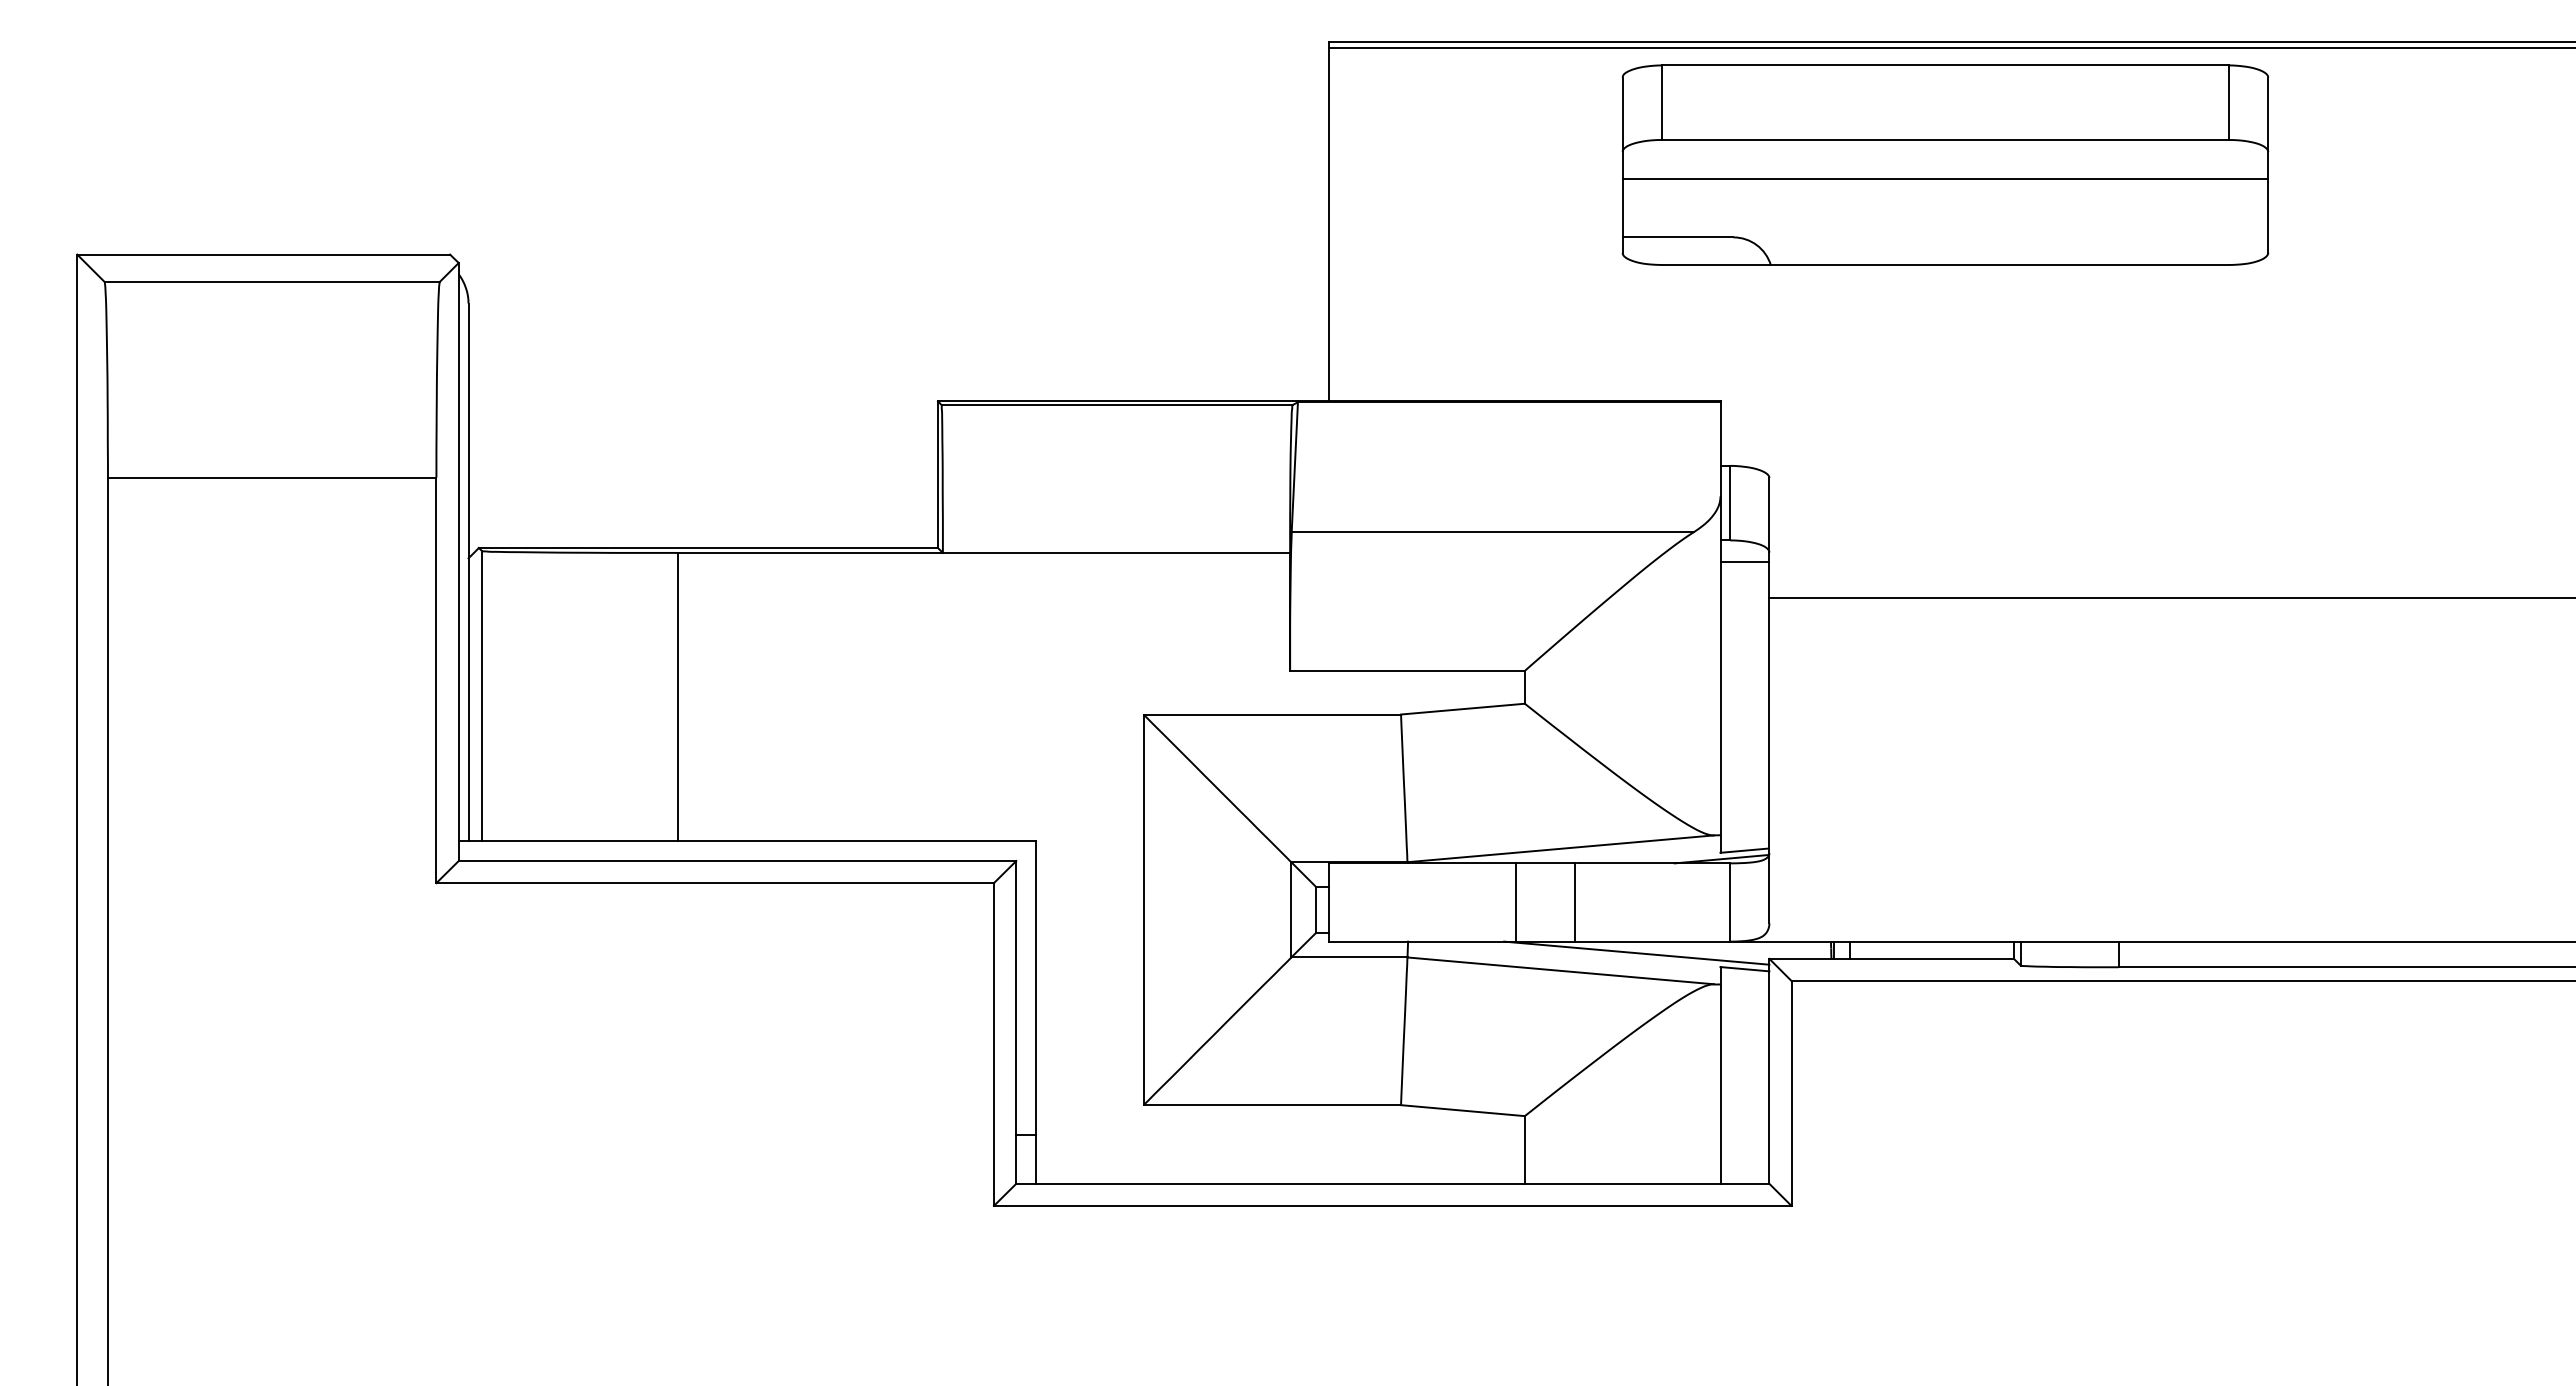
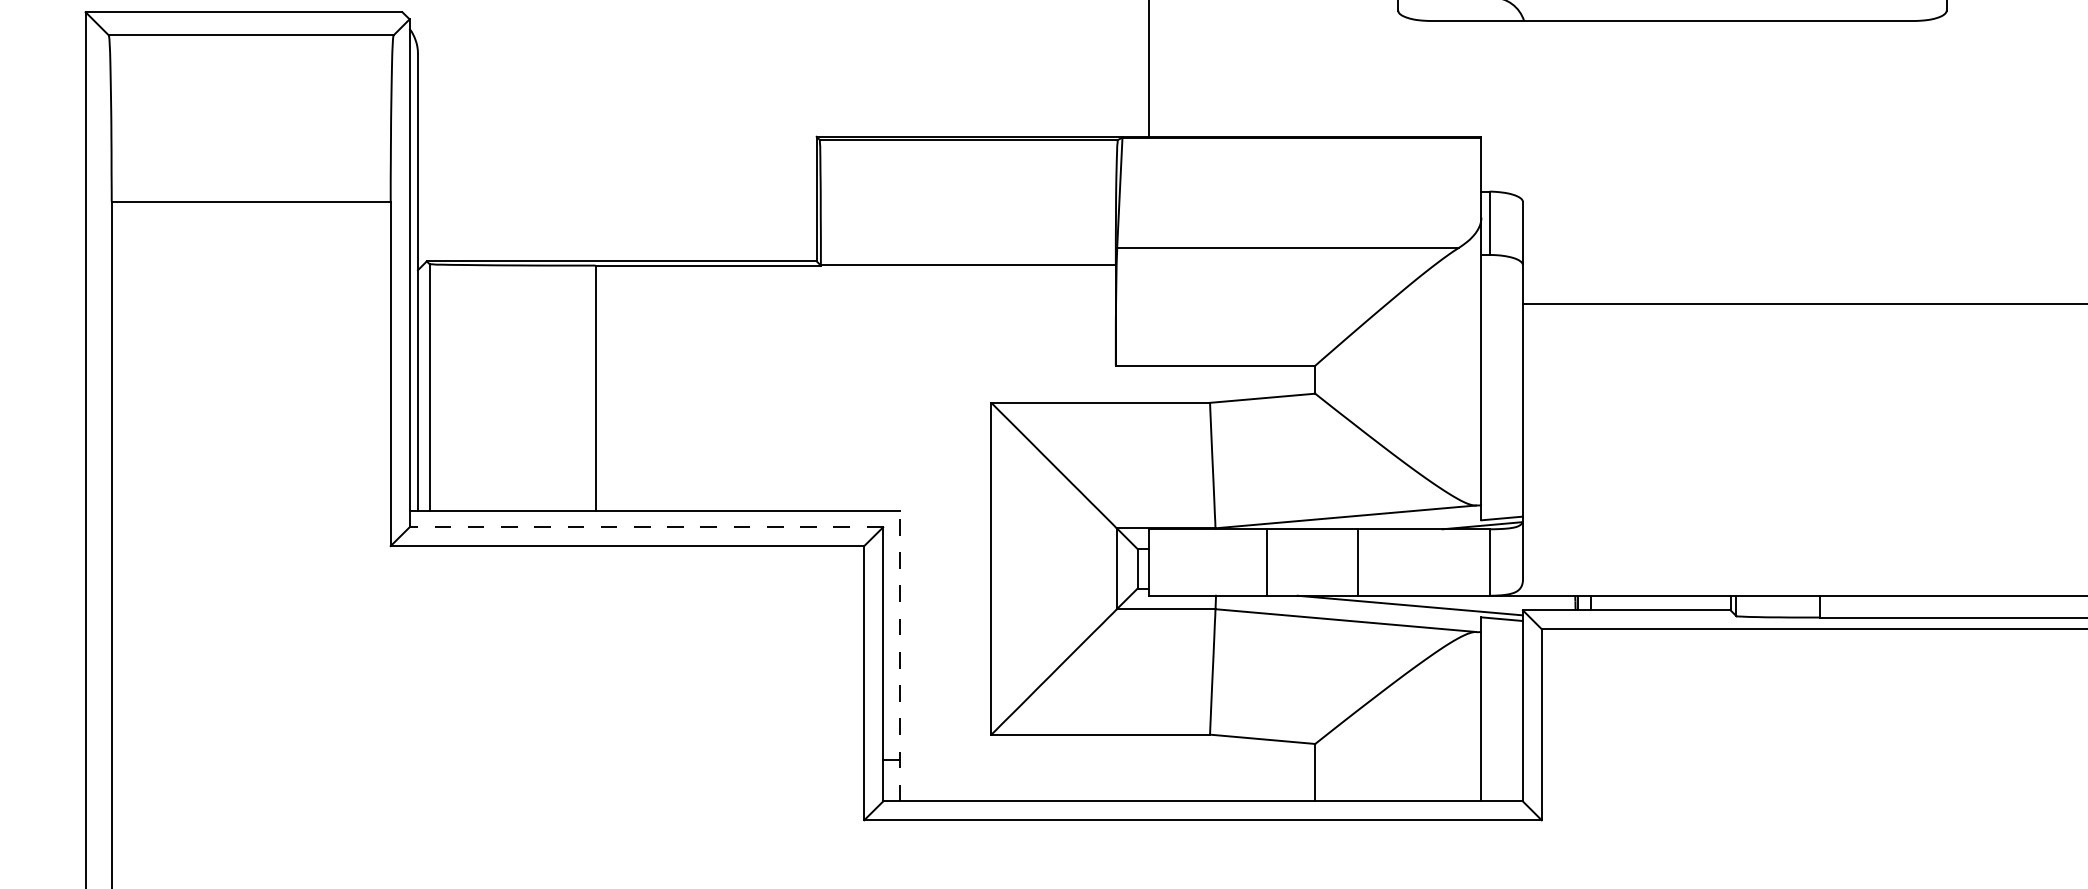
line: (1744, 562) -> (1501, 273), removed
line: (737, 861) -> (646, 527), solid -> dashed
line: (1516, 902) -> (1267, 562), moved
line: (1035, 1012) -> (899, 655), solid -> dashed

